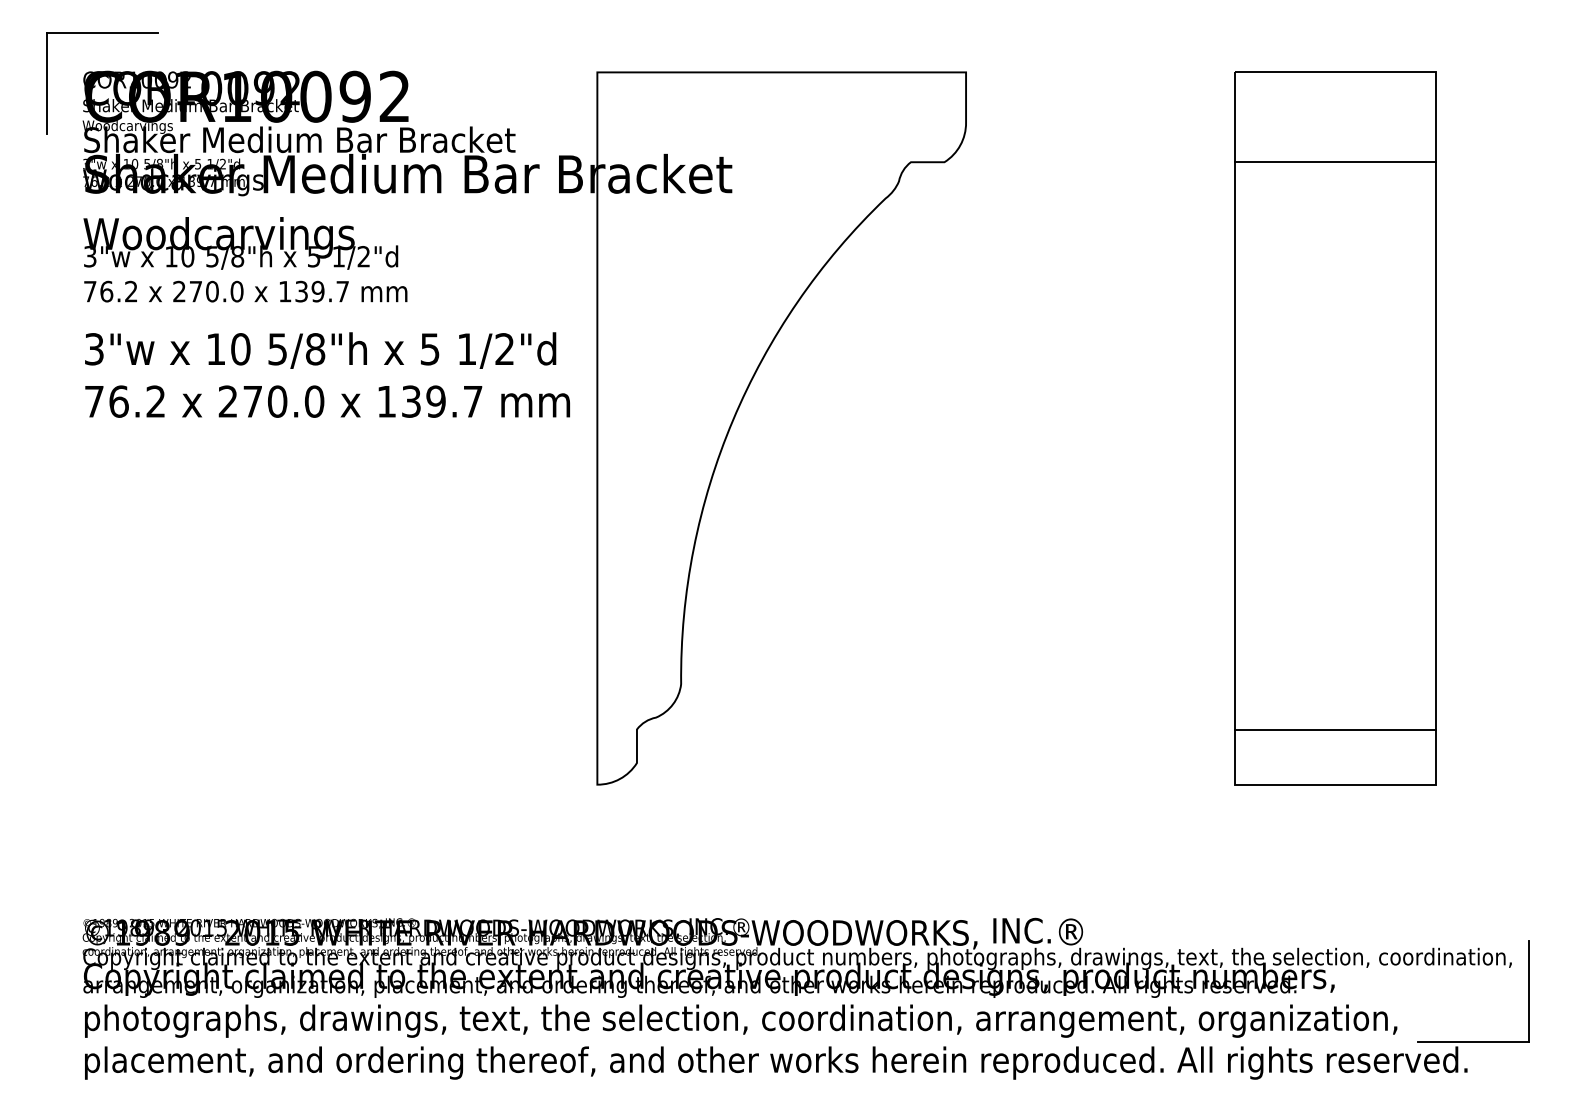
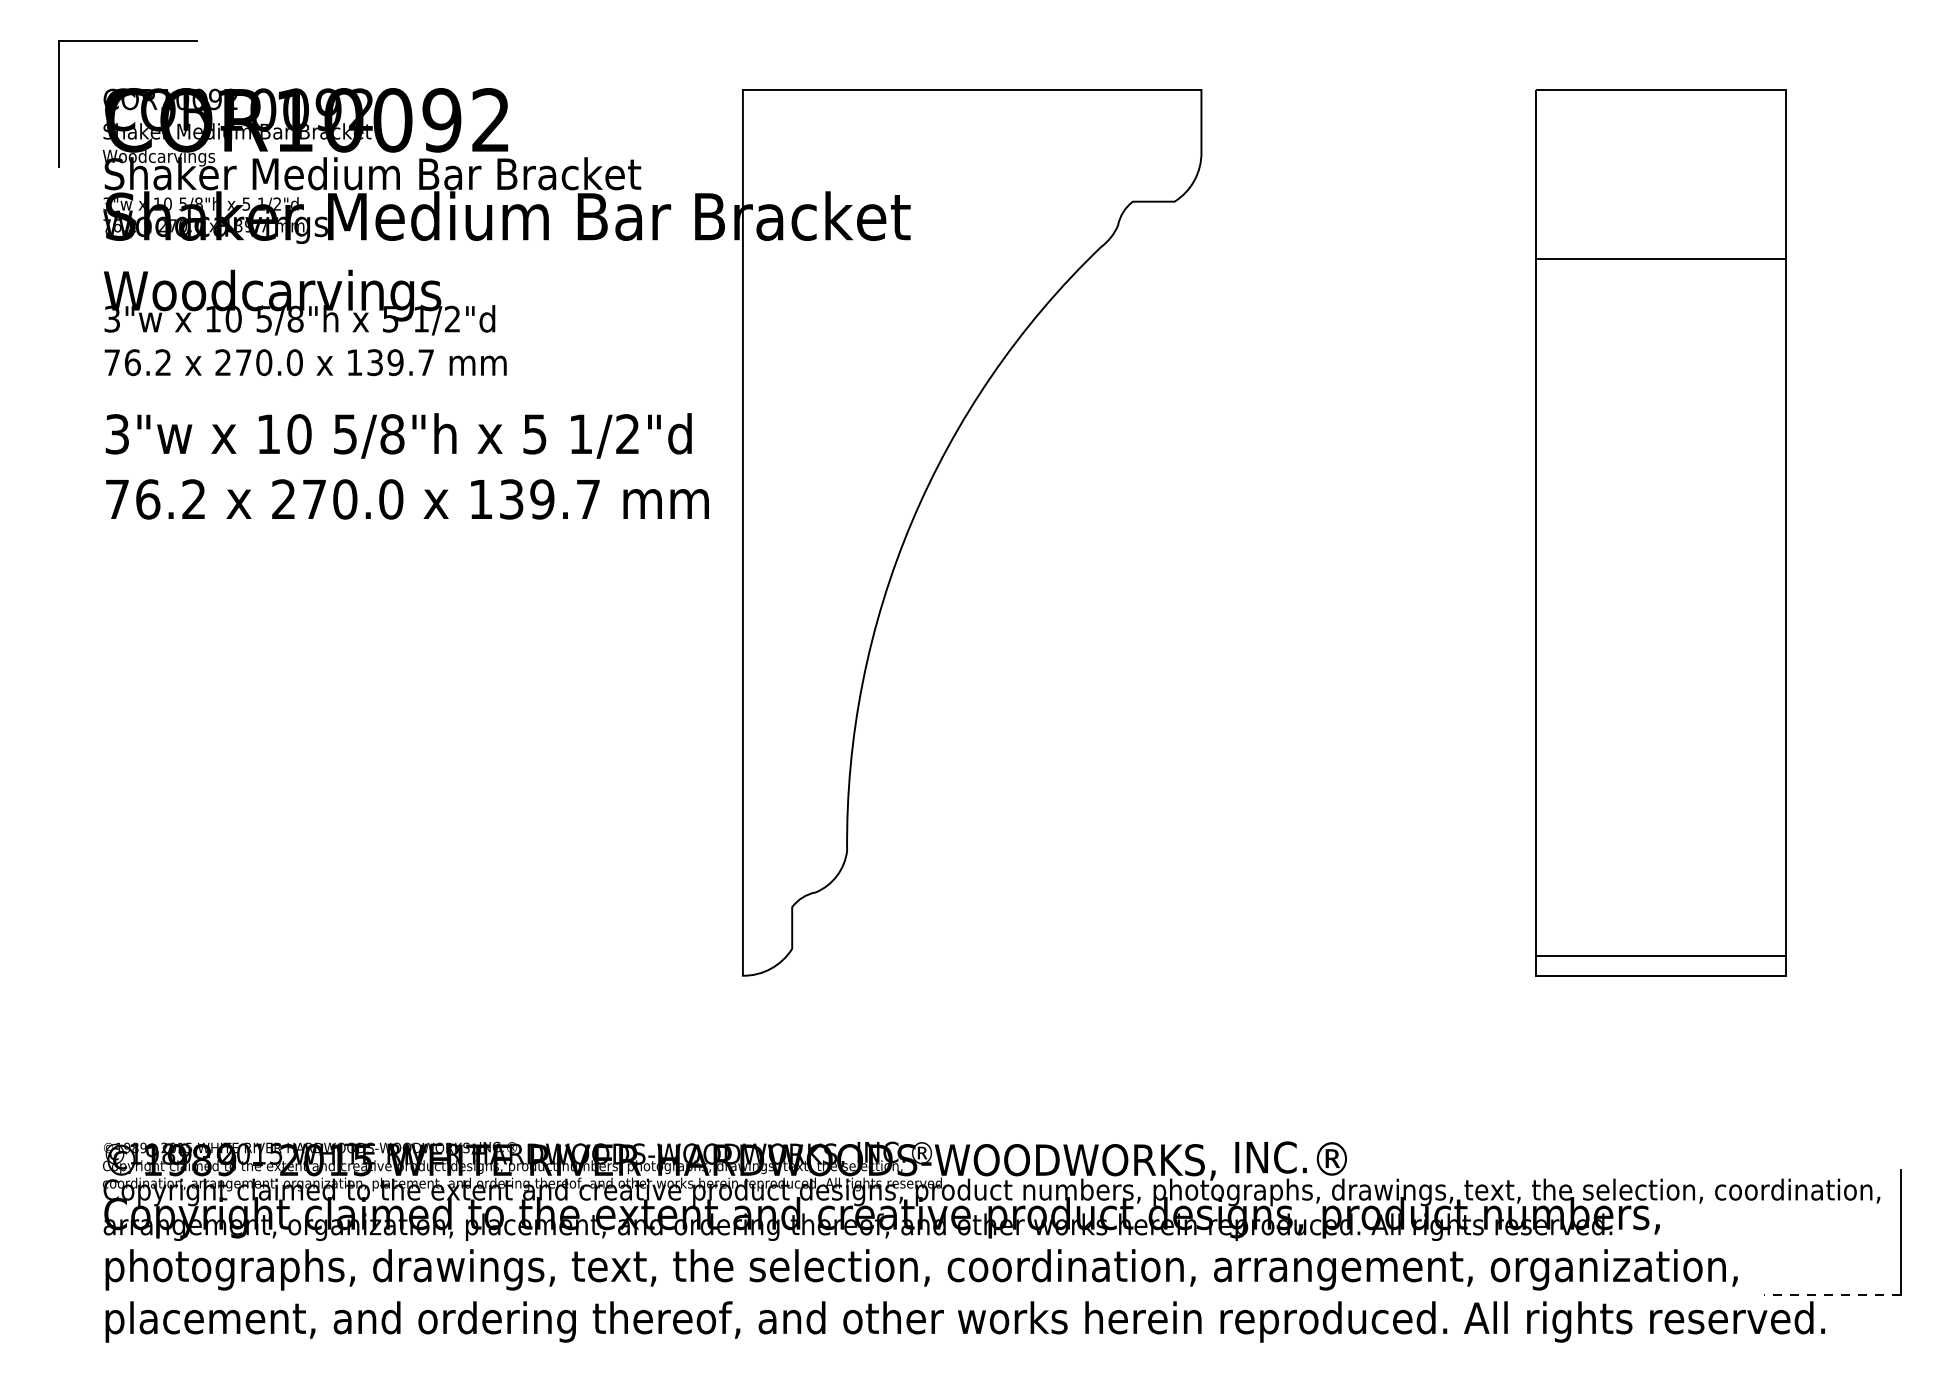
line: (1335, 162) -> (1660, 259), moved
line: (1335, 729) -> (1660, 955), moved
line: (1472, 1041) -> (1831, 1295), solid -> dashed

